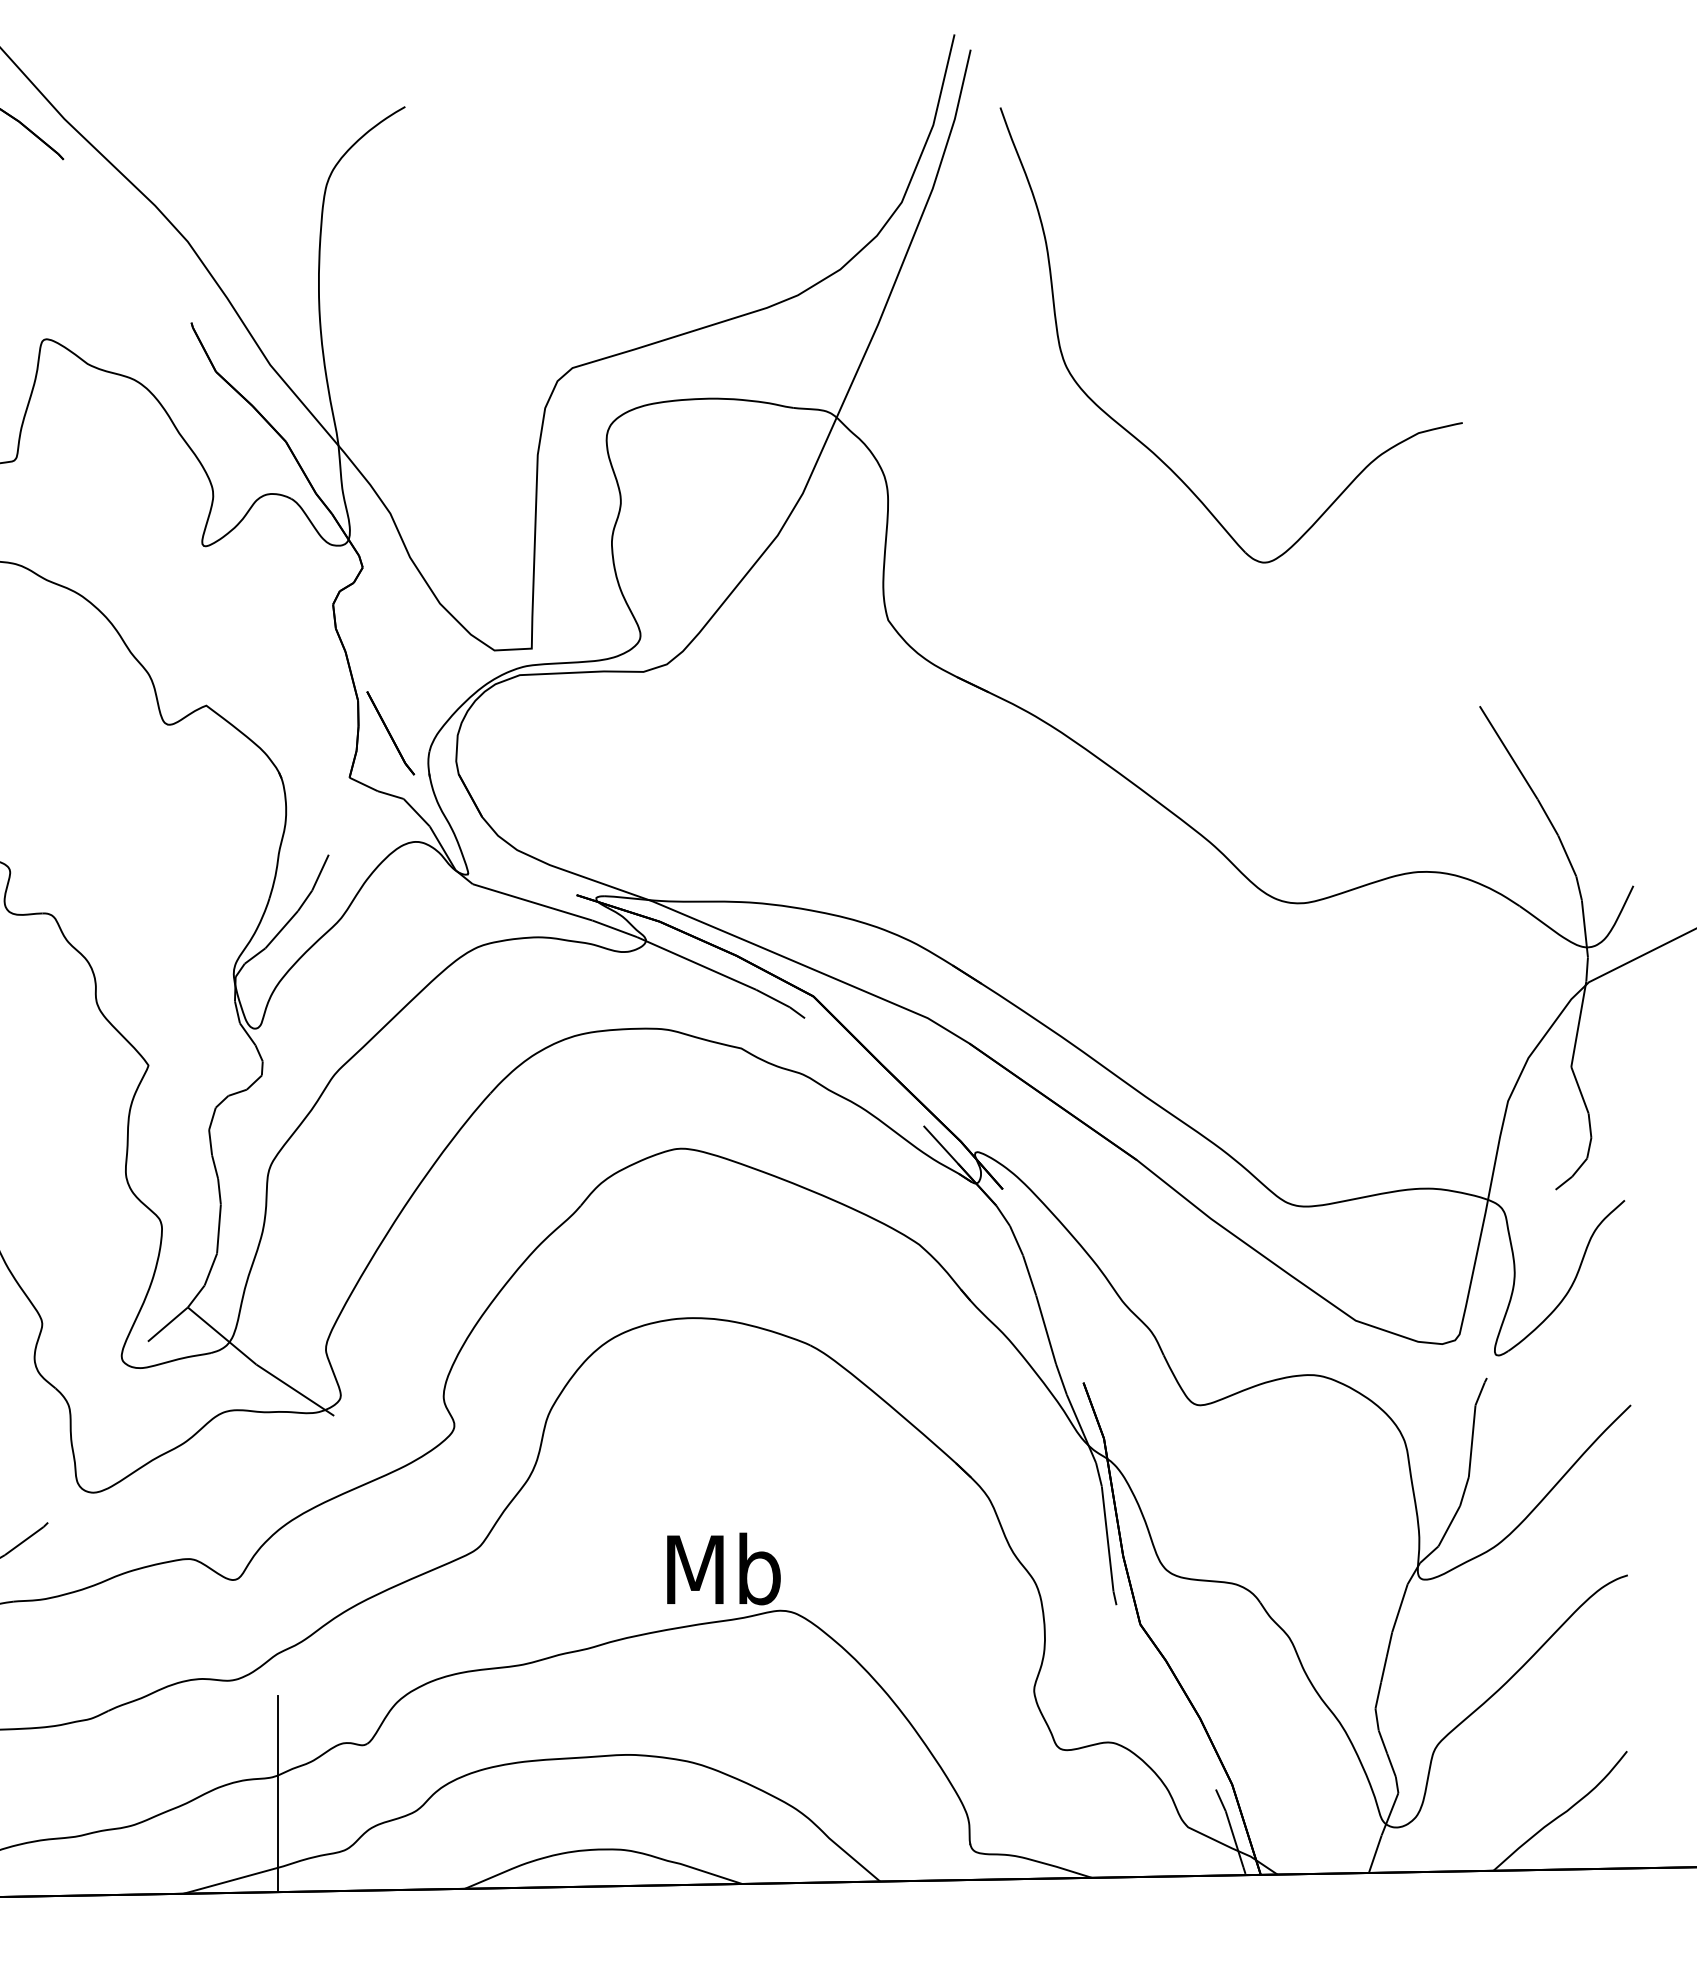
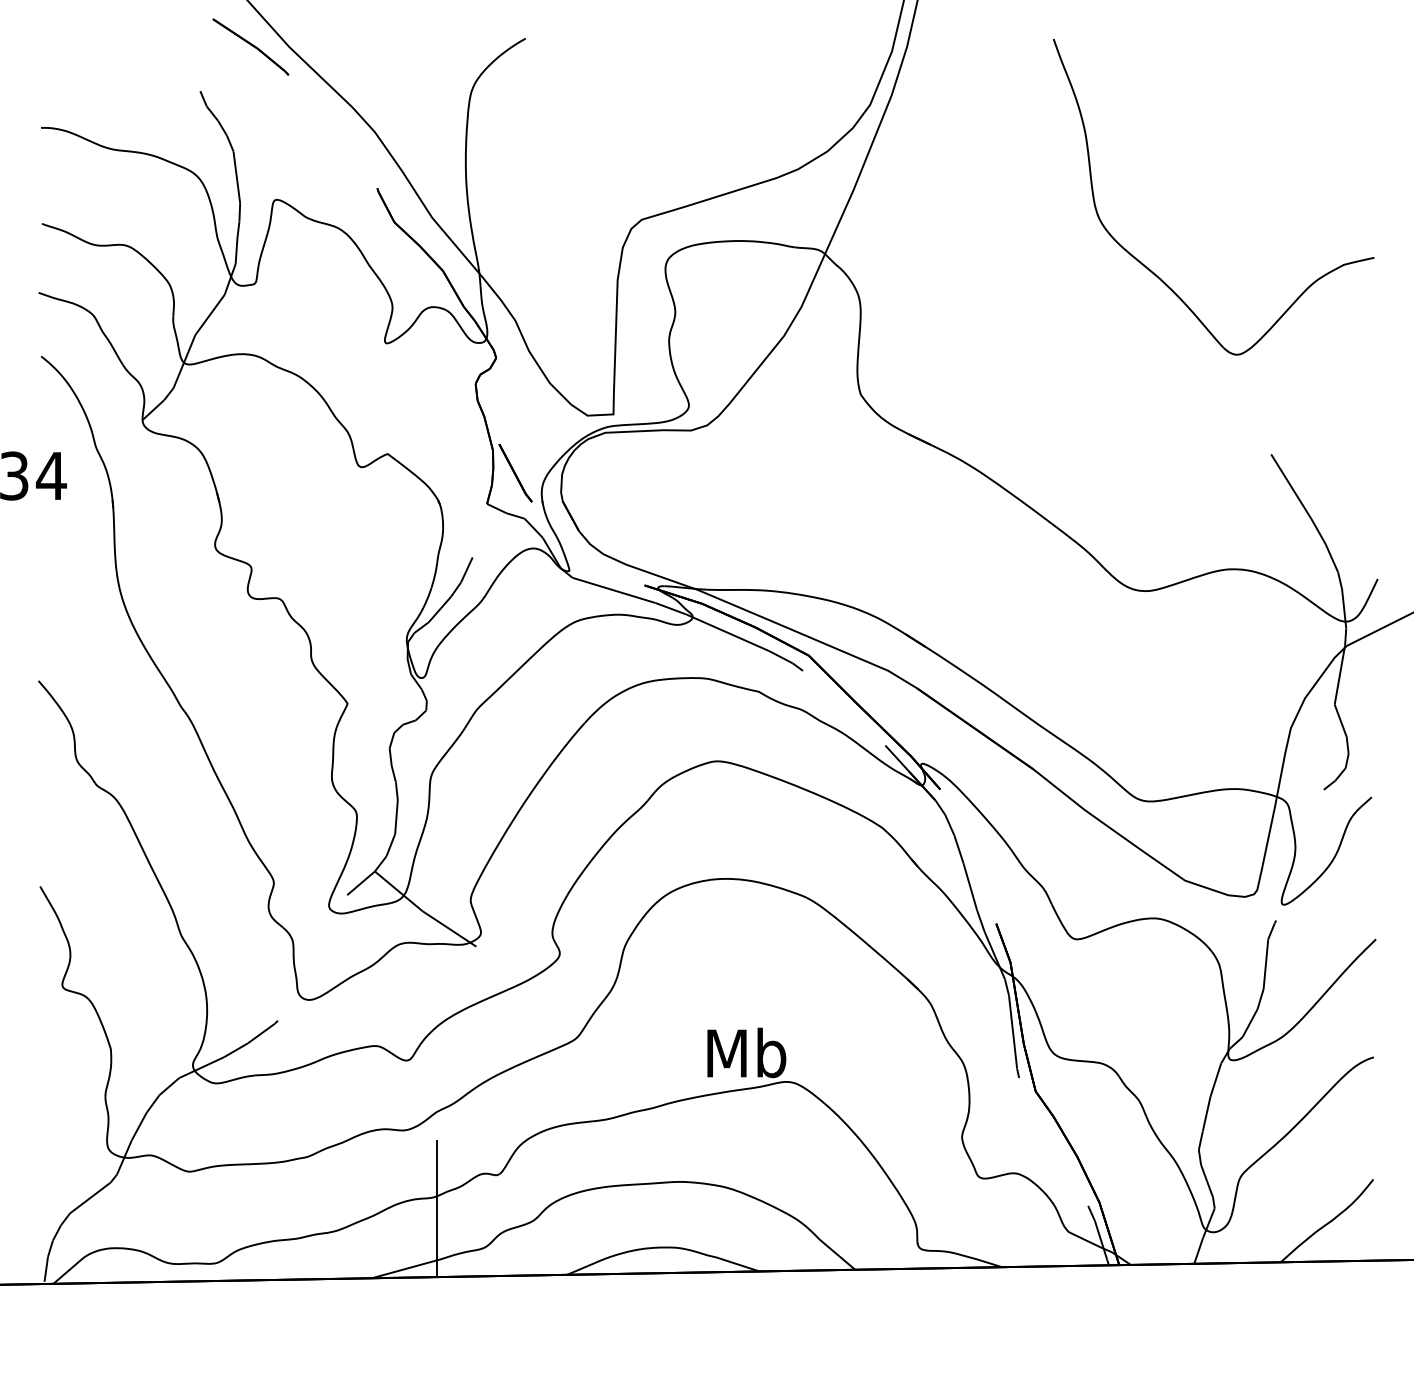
part: (1145, 444) -> (1154, 272), moved

